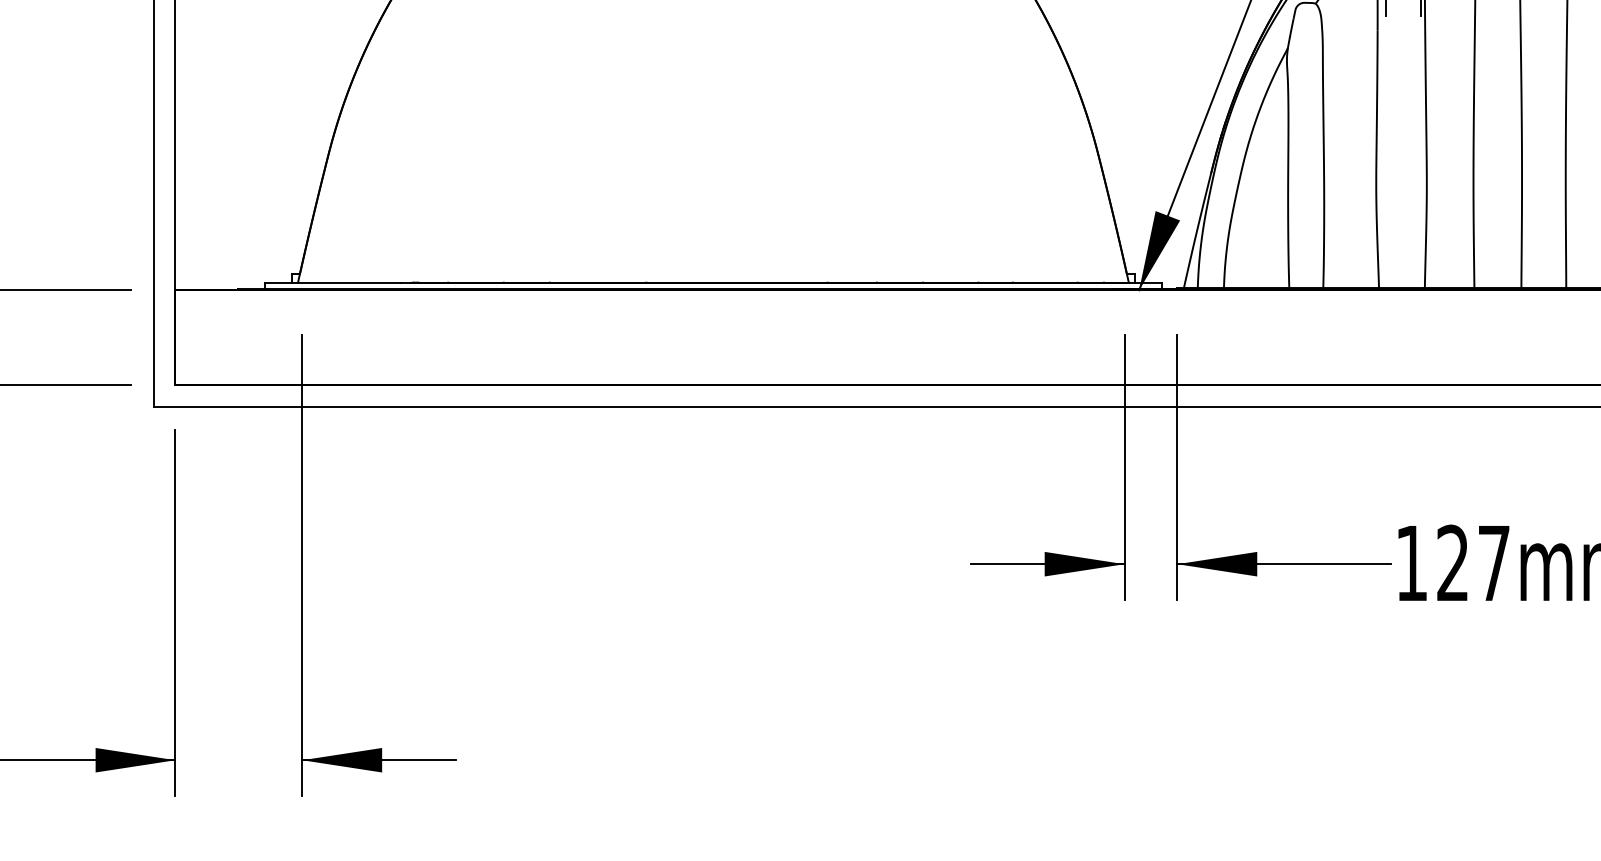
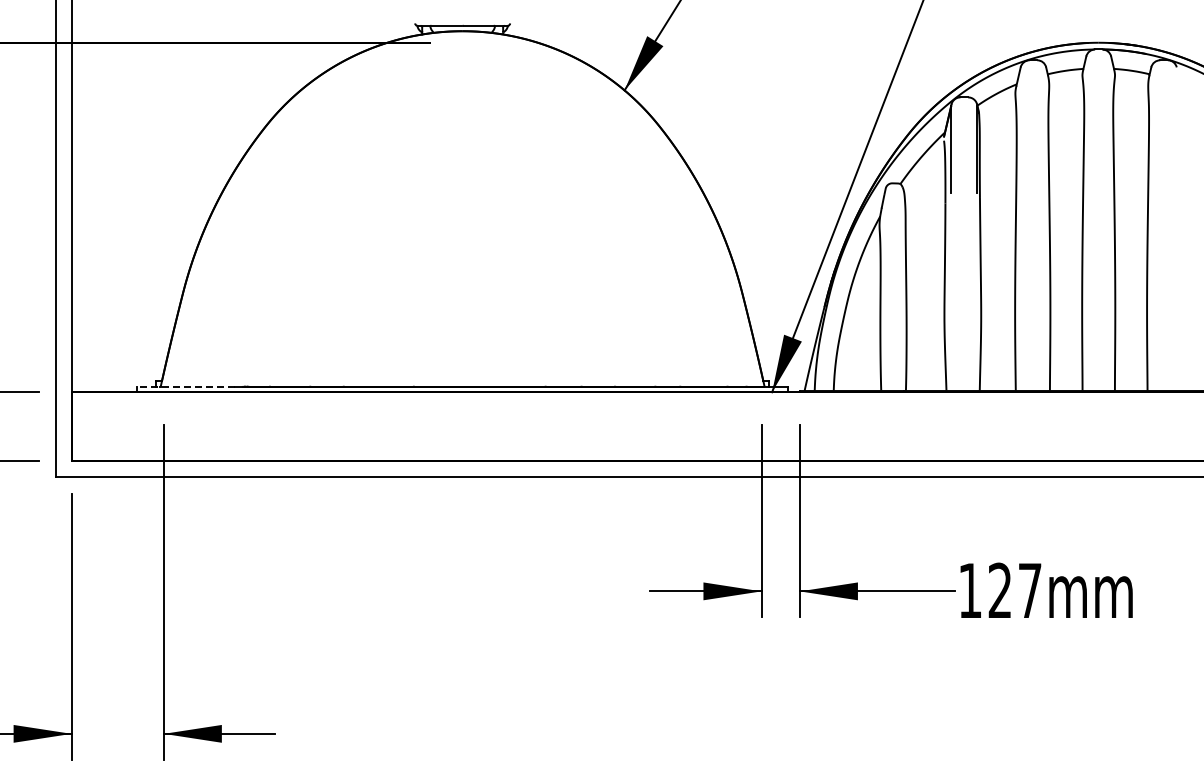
line: (332, 282) -> (185, 386), solid -> dashed

